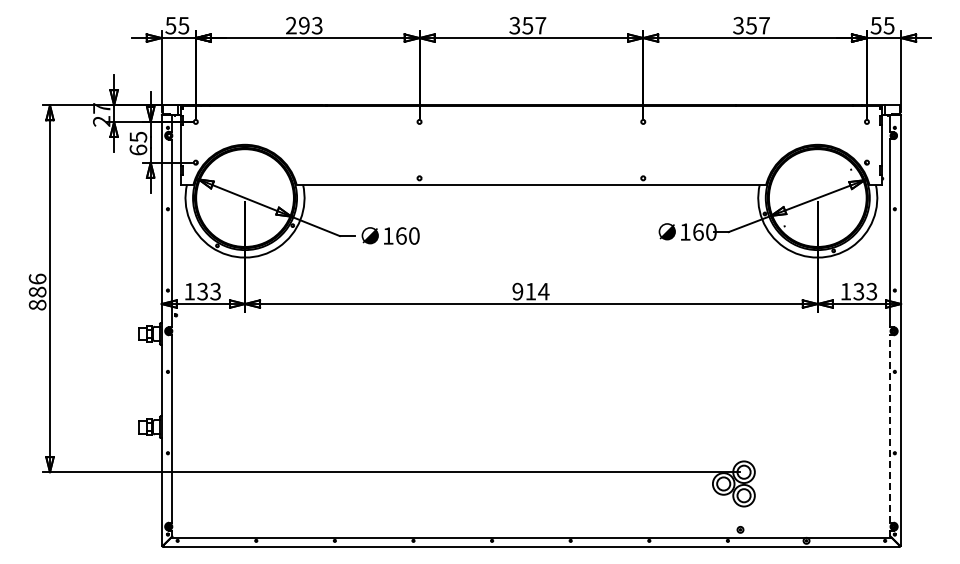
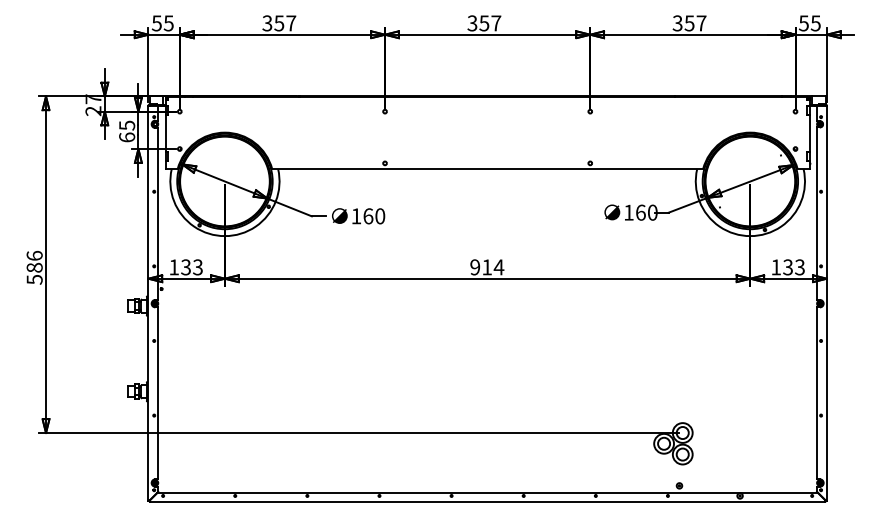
text: (303, 25) -> (278, 23), 293 -> 357
text: (37, 304) -> (34, 279), 886 -> 586
line: (890, 428) -> (817, 392), dashed -> solid

